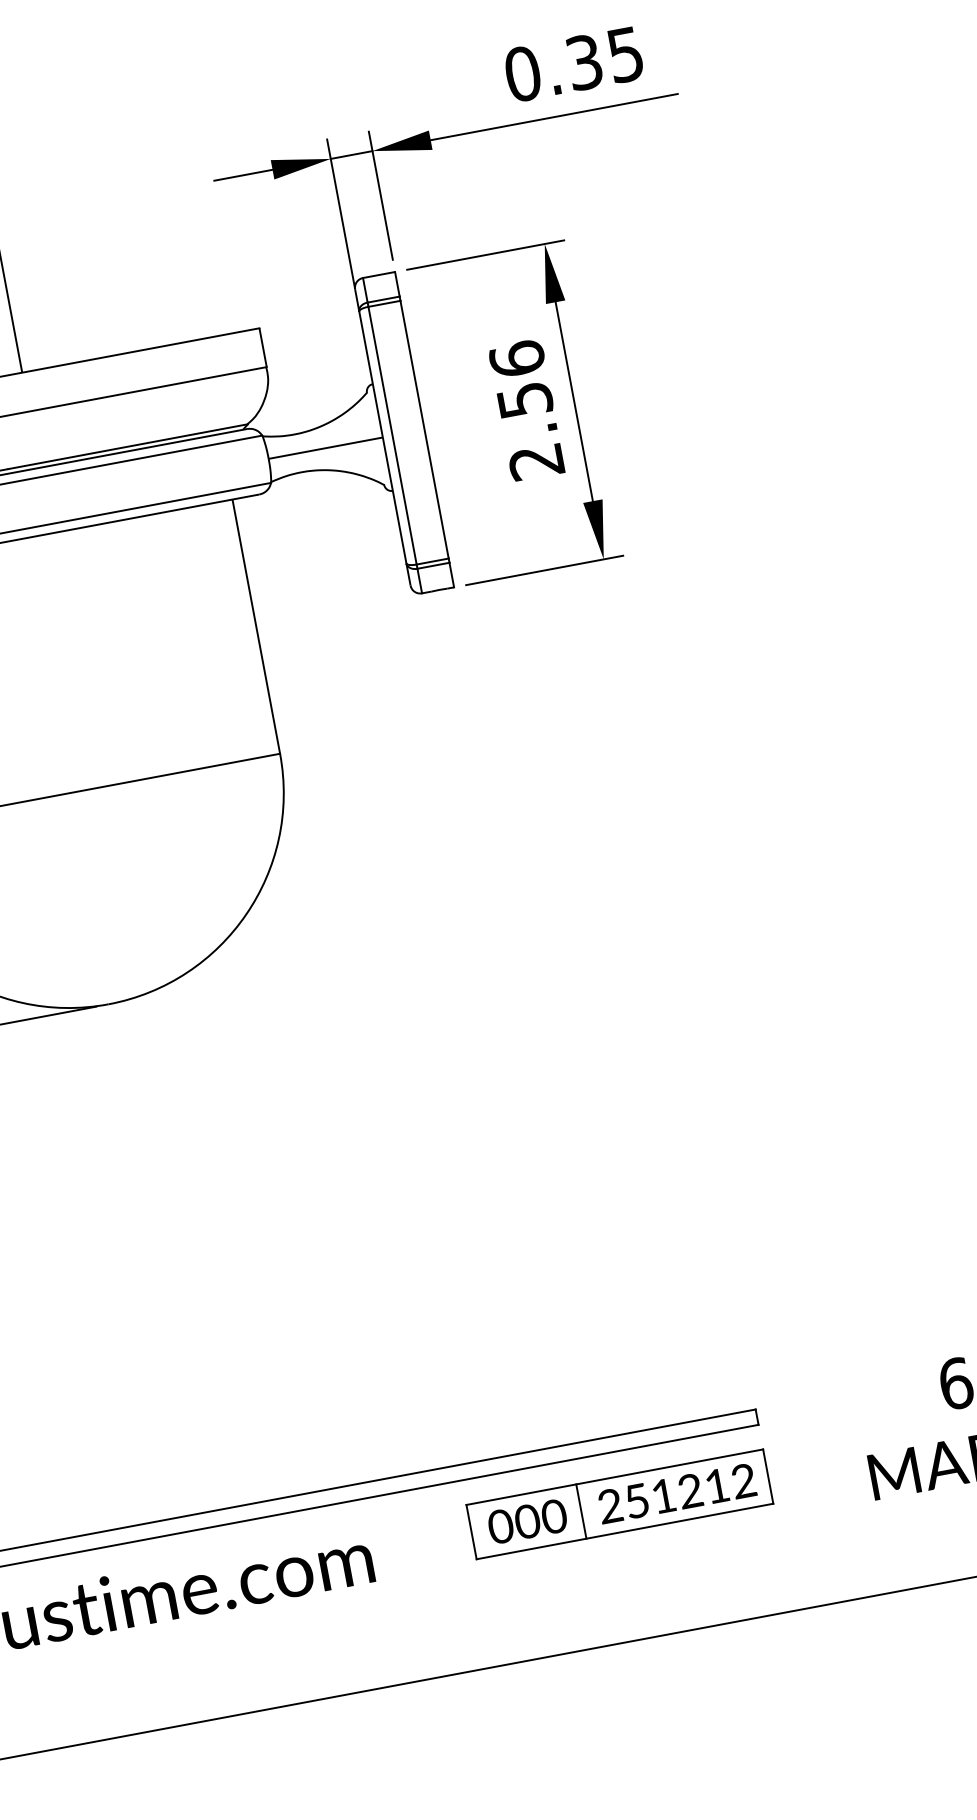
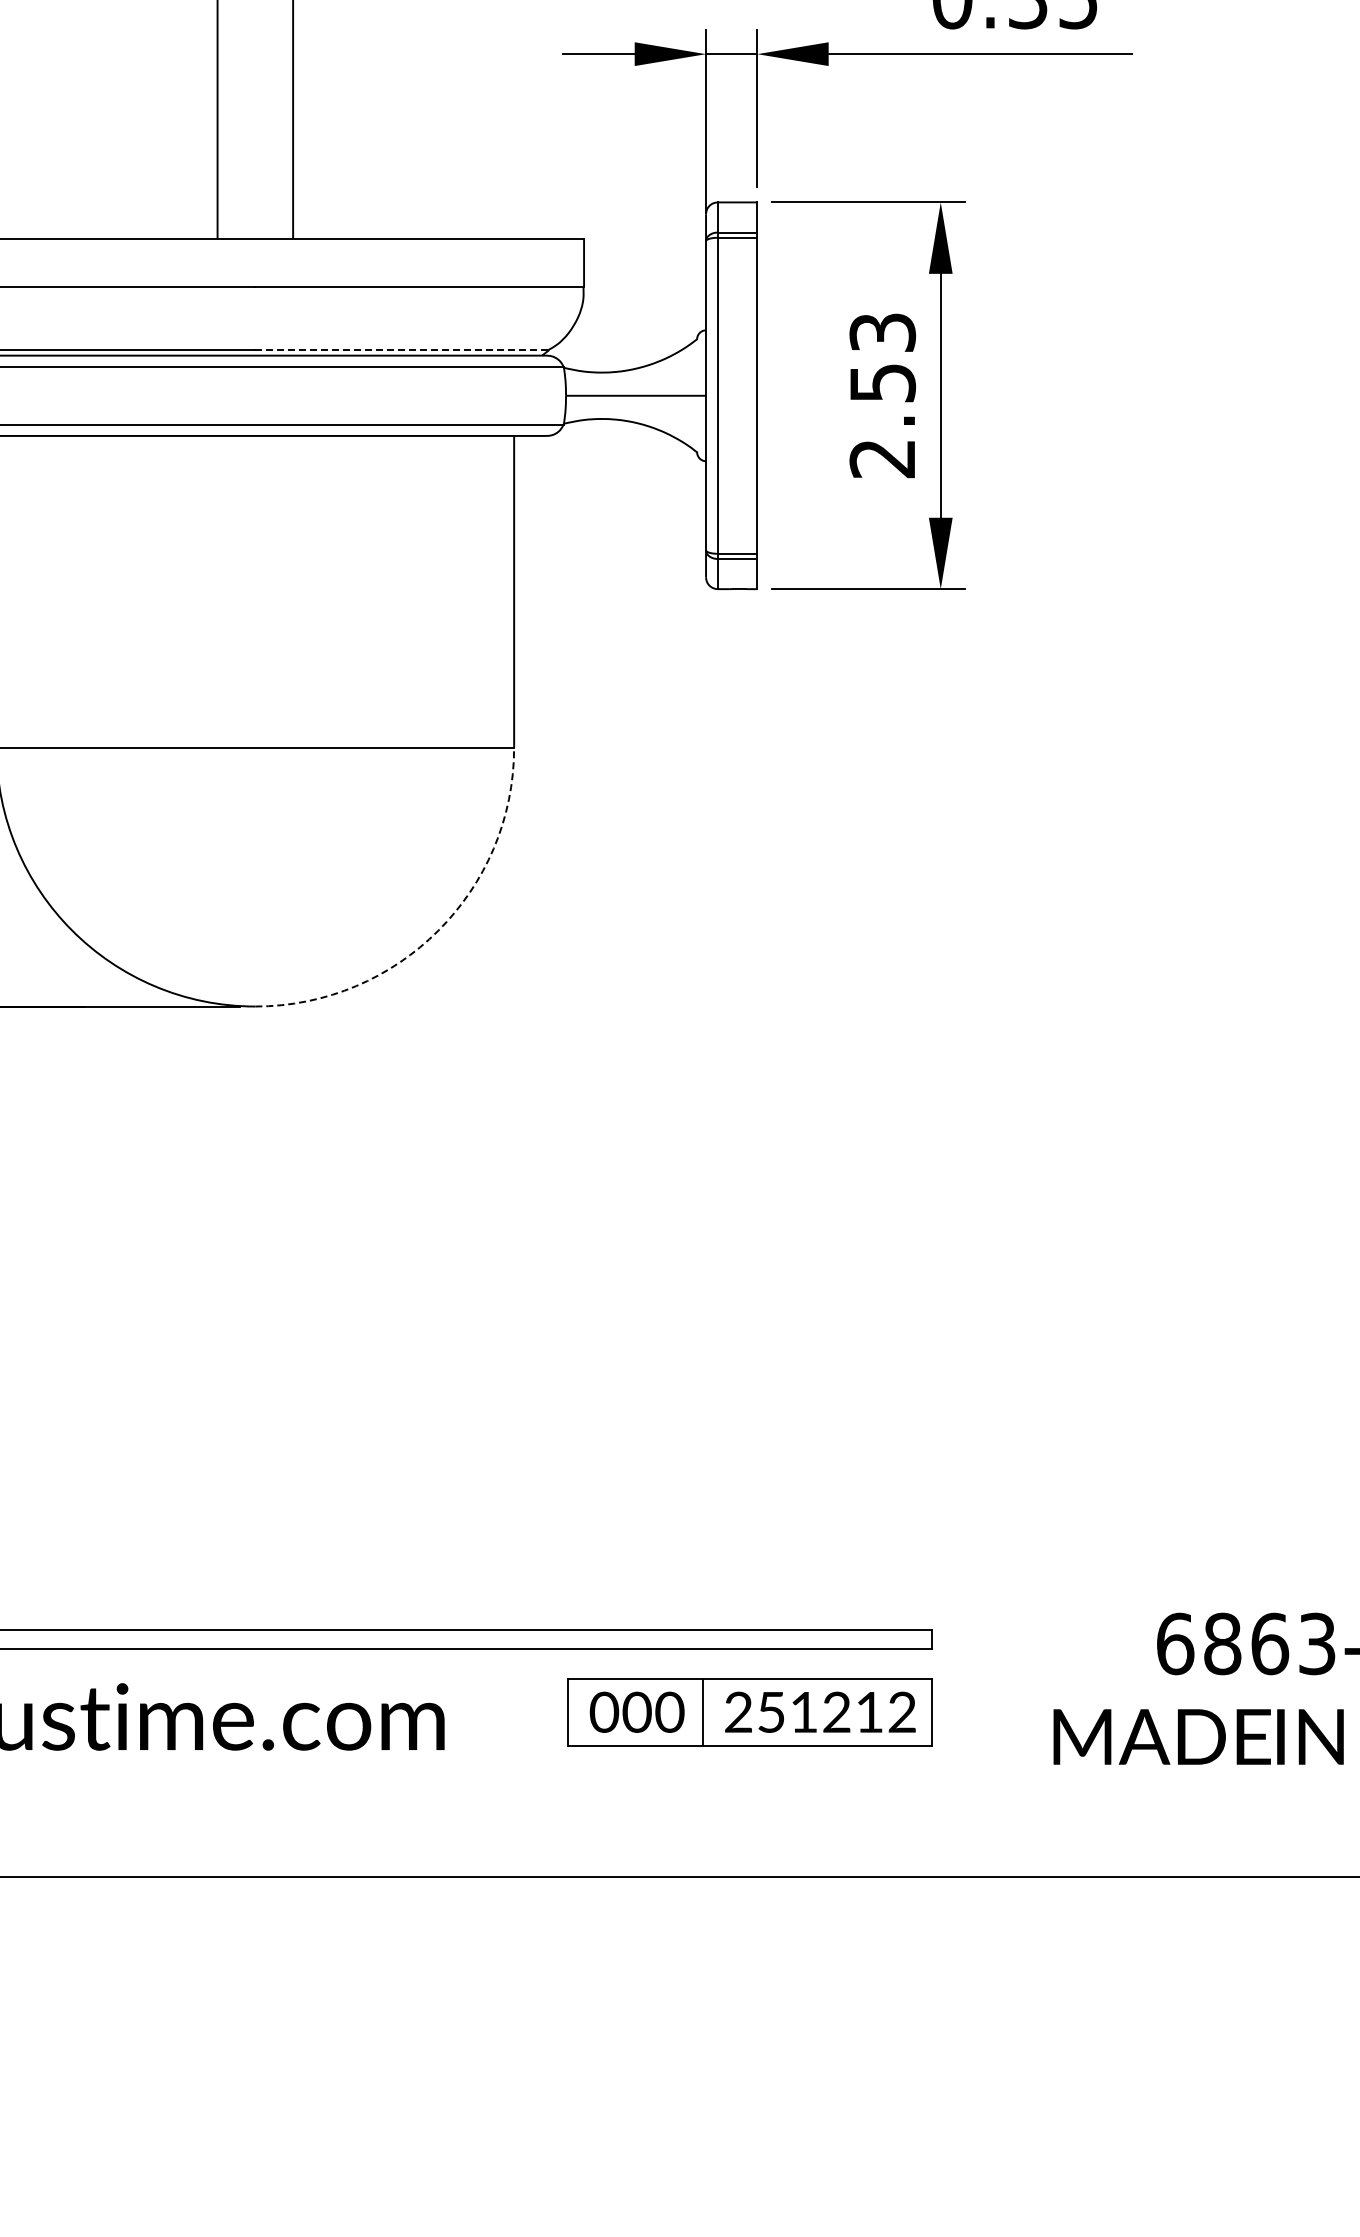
text: (517, 358) -> (882, 332), 2.56 -> 2.53
line: (128, 446) -> (402, 350), solid -> dashed
arc: (246, 914) -> (438, 930), solid -> dashed

